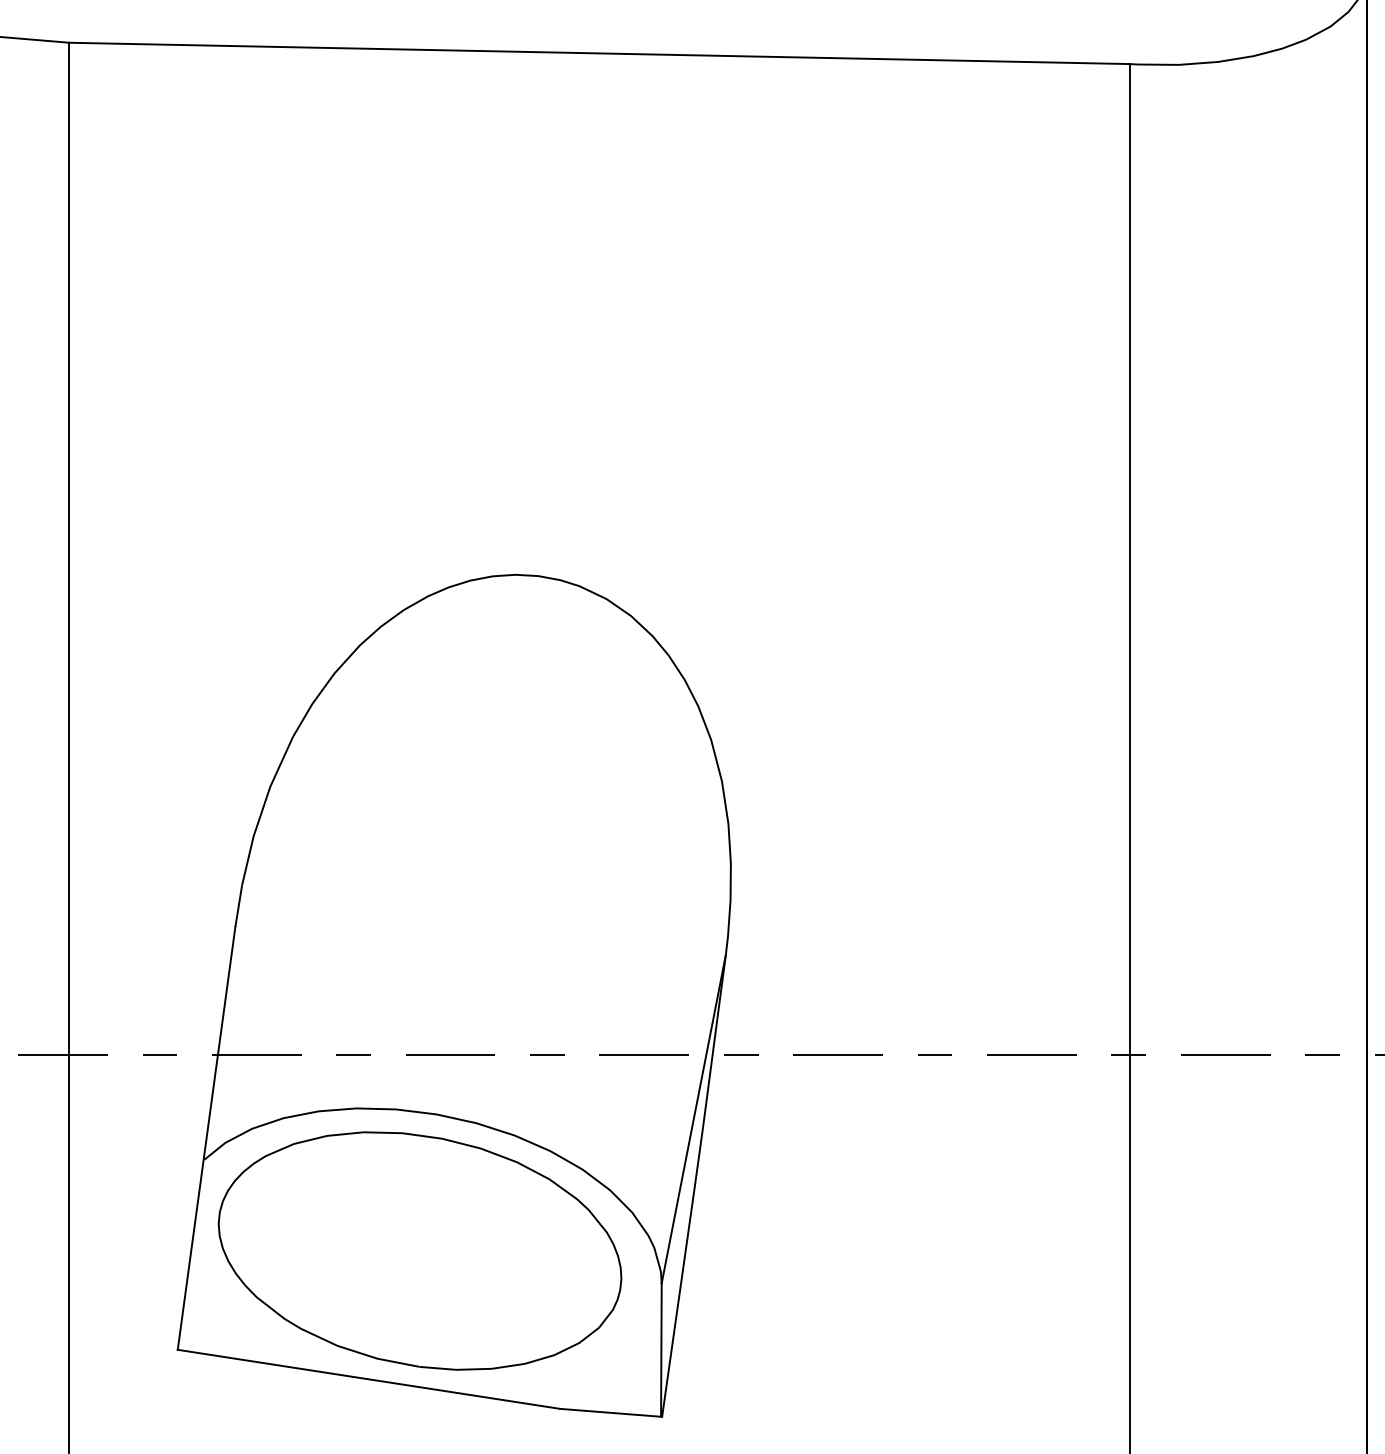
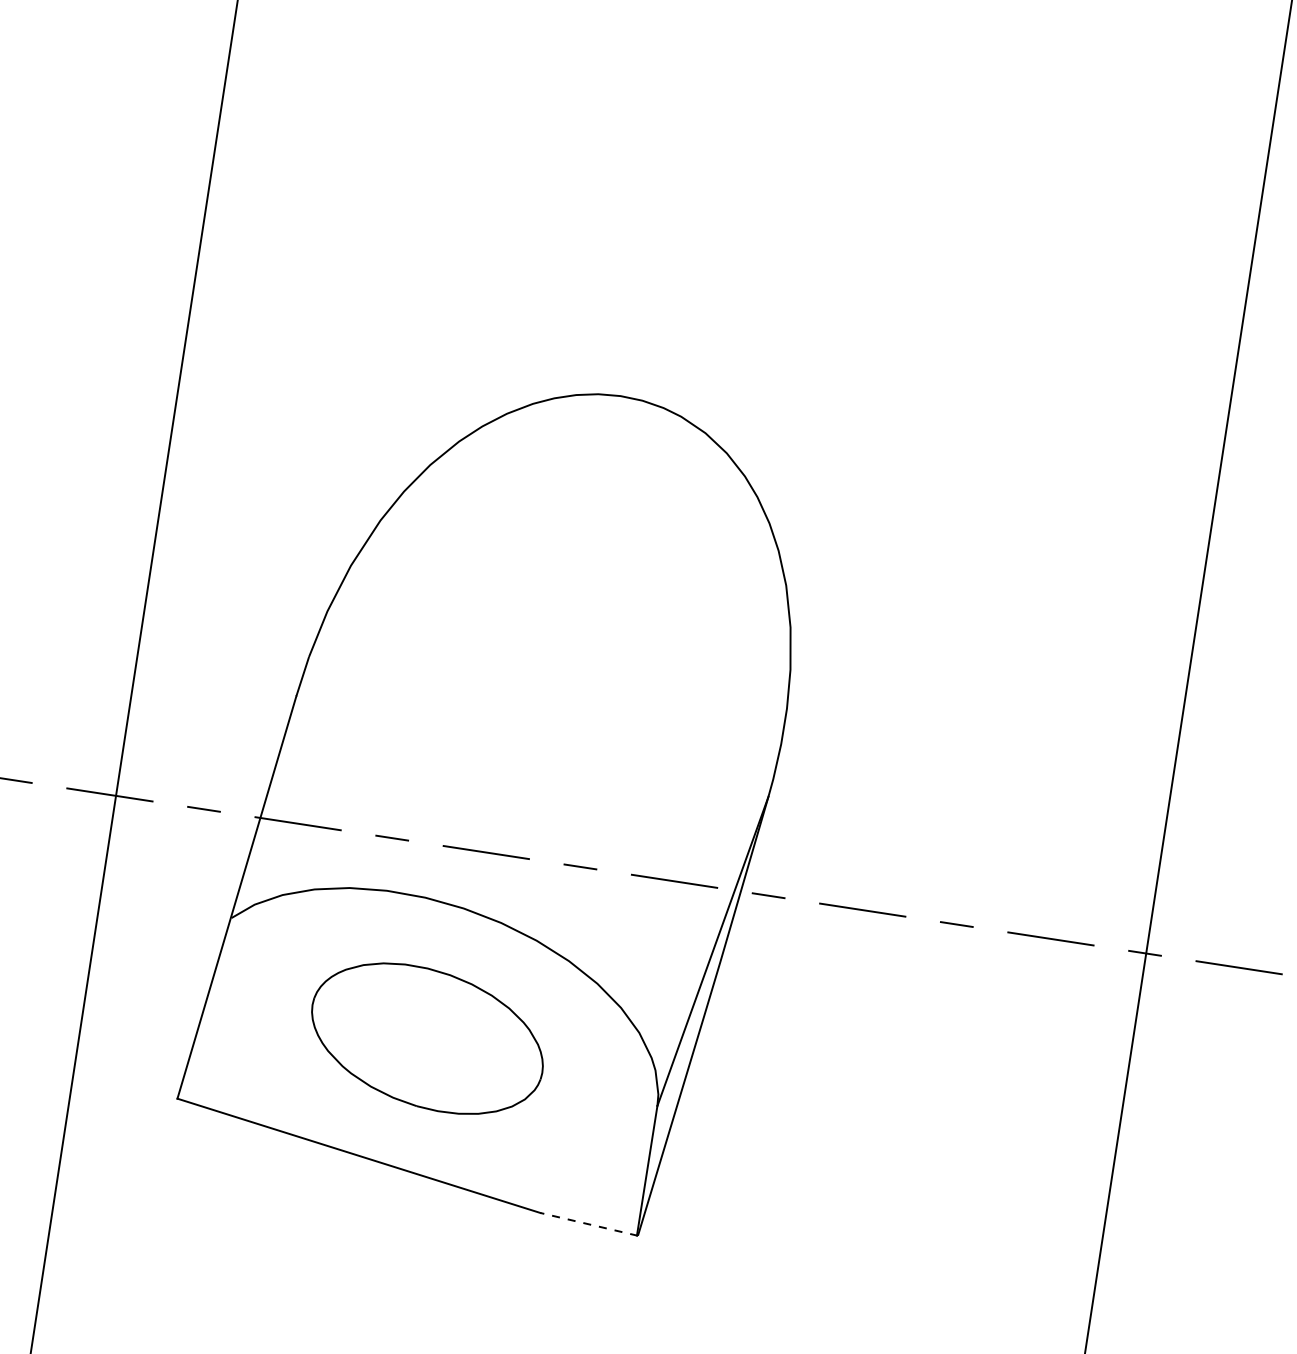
part: (419, 1250) -> (427, 1038), size x0.6
line: (610, 1412) -> (588, 1223), solid -> dashed

